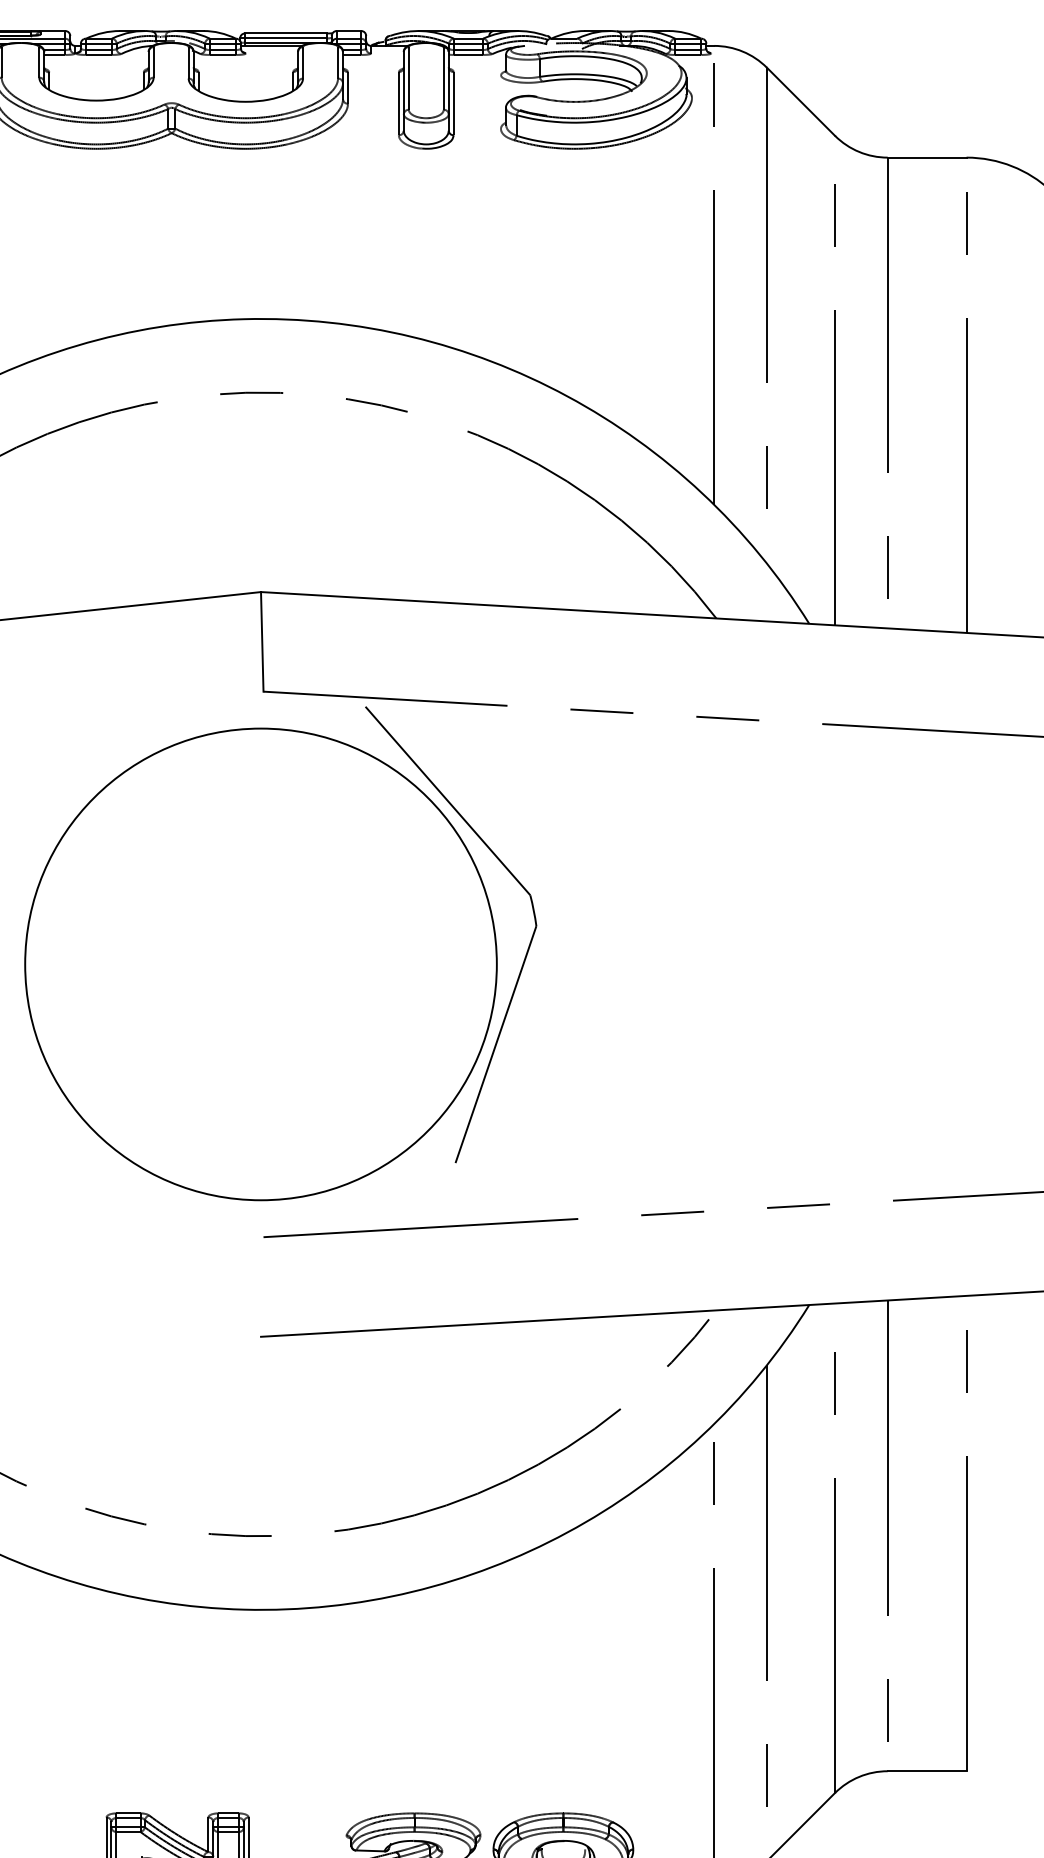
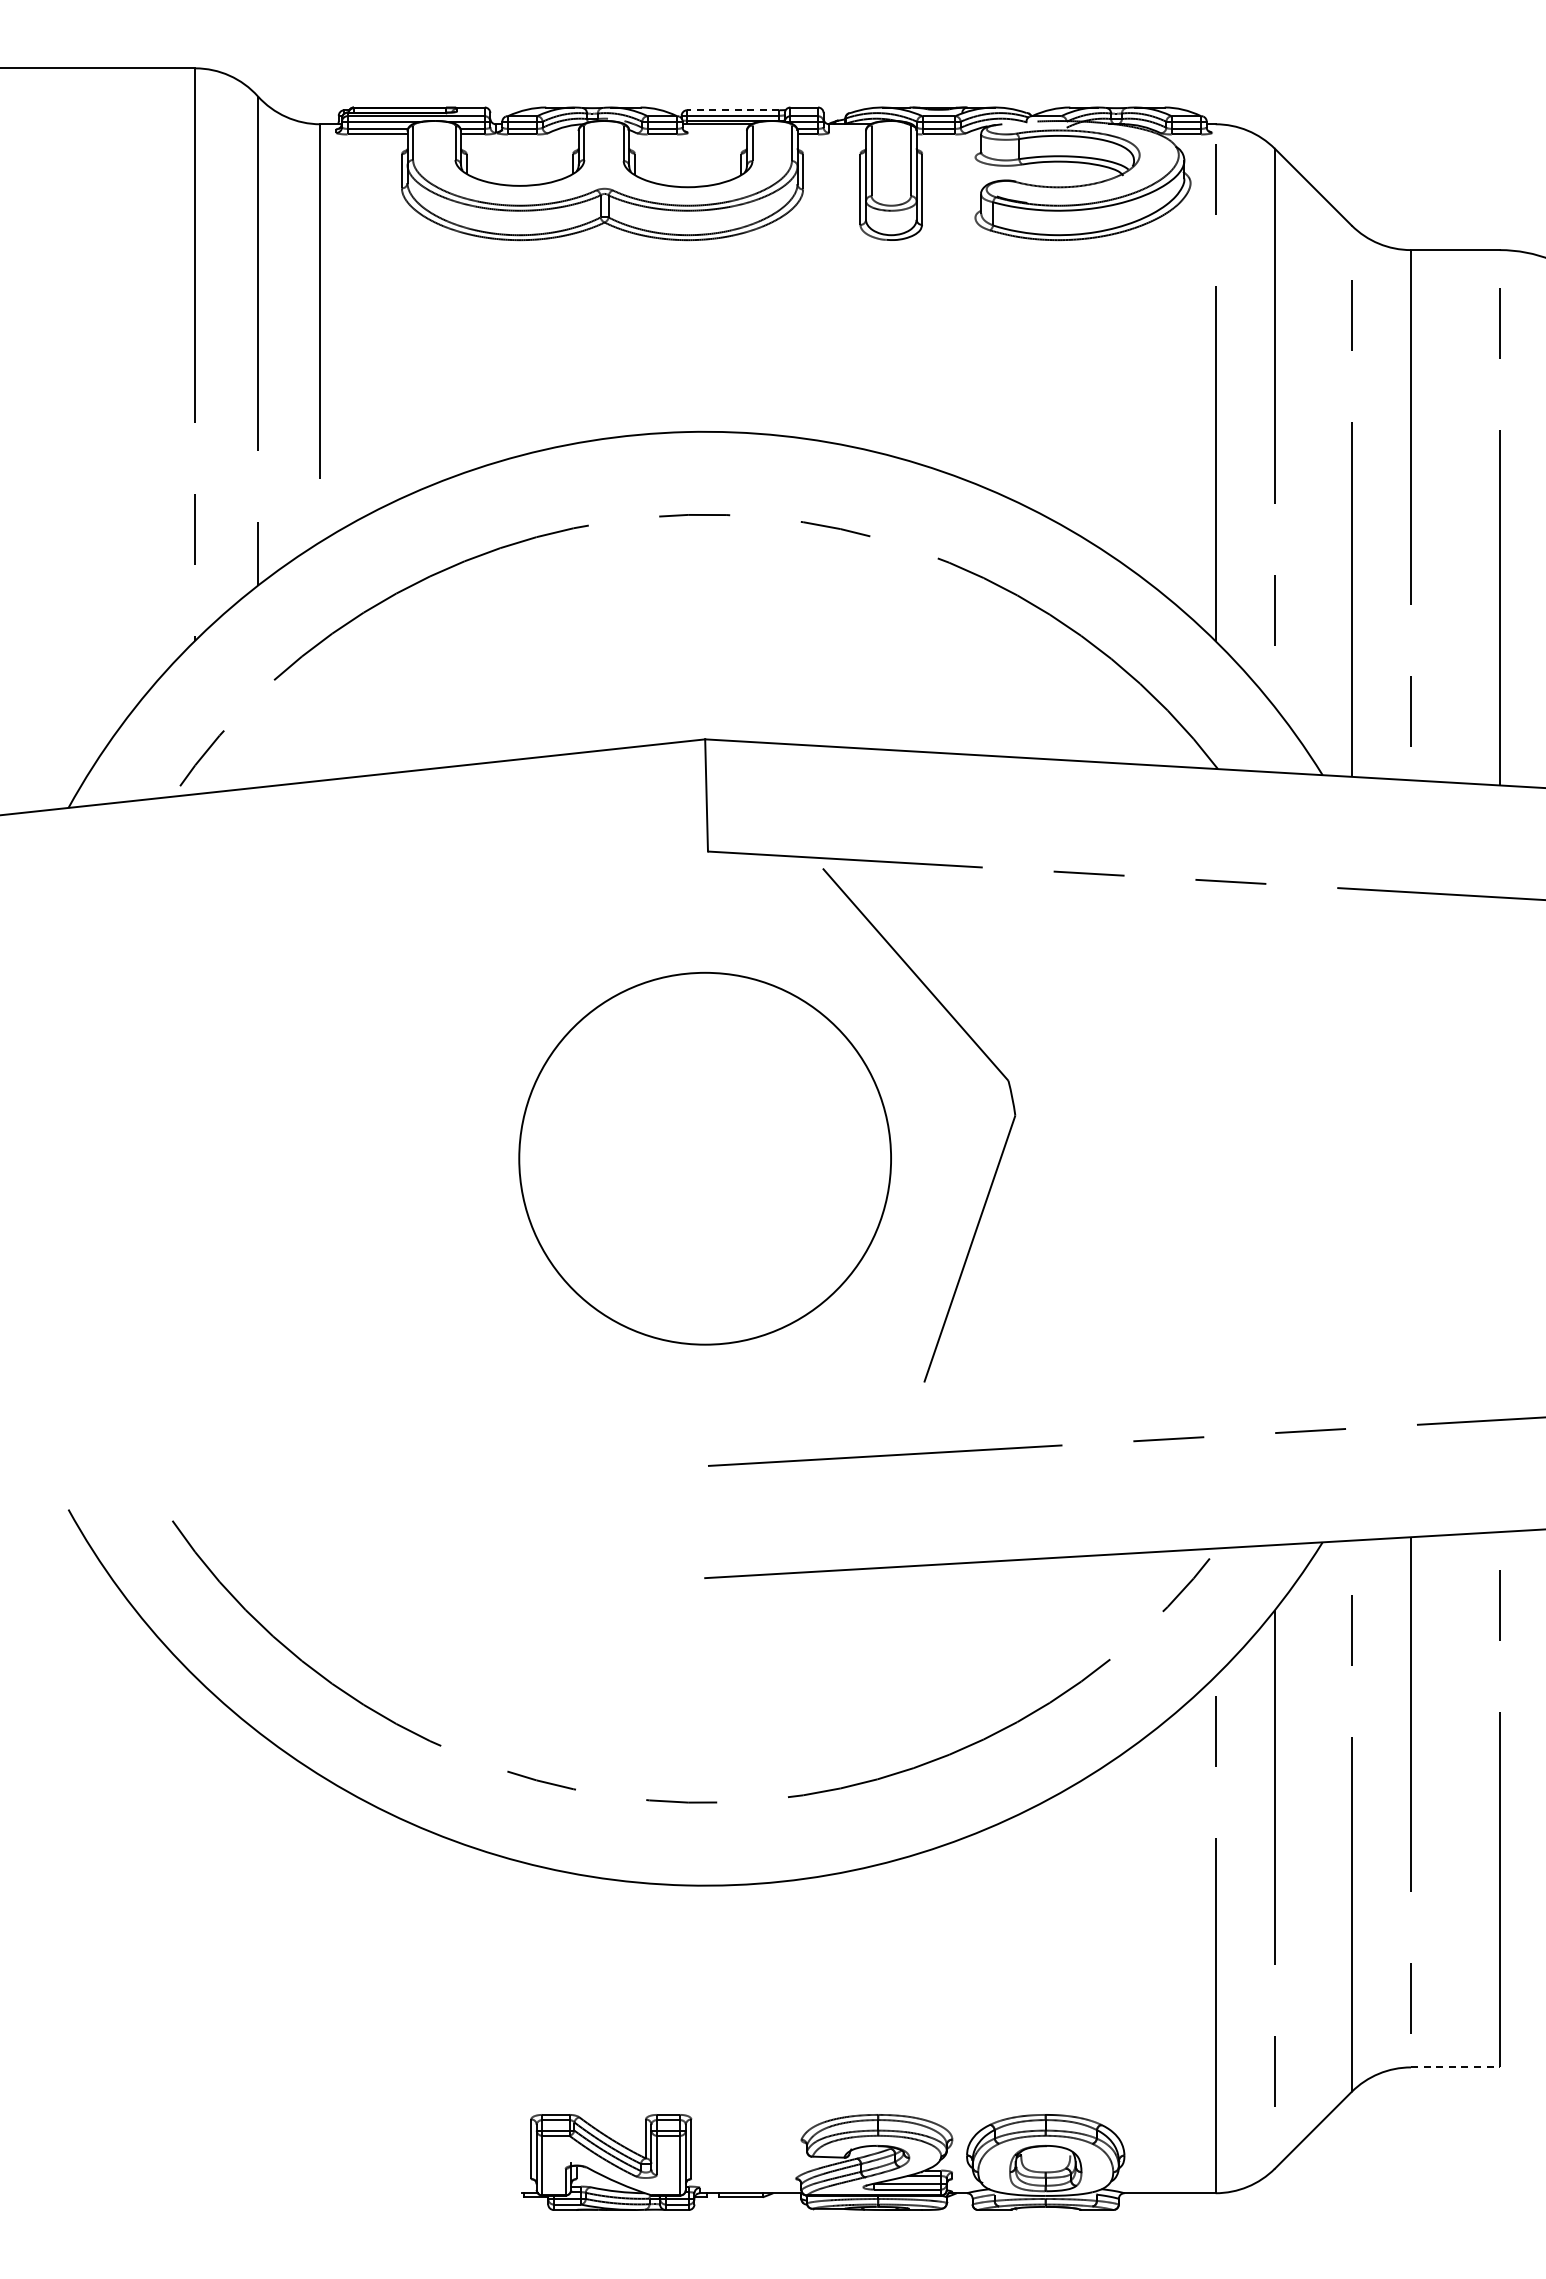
line: (285, 33) -> (732, 110), solid -> dashed
circle: (260, 964) -> (704, 1158), size x0.7
line: (927, 1771) -> (1455, 2067), solid -> dashed

